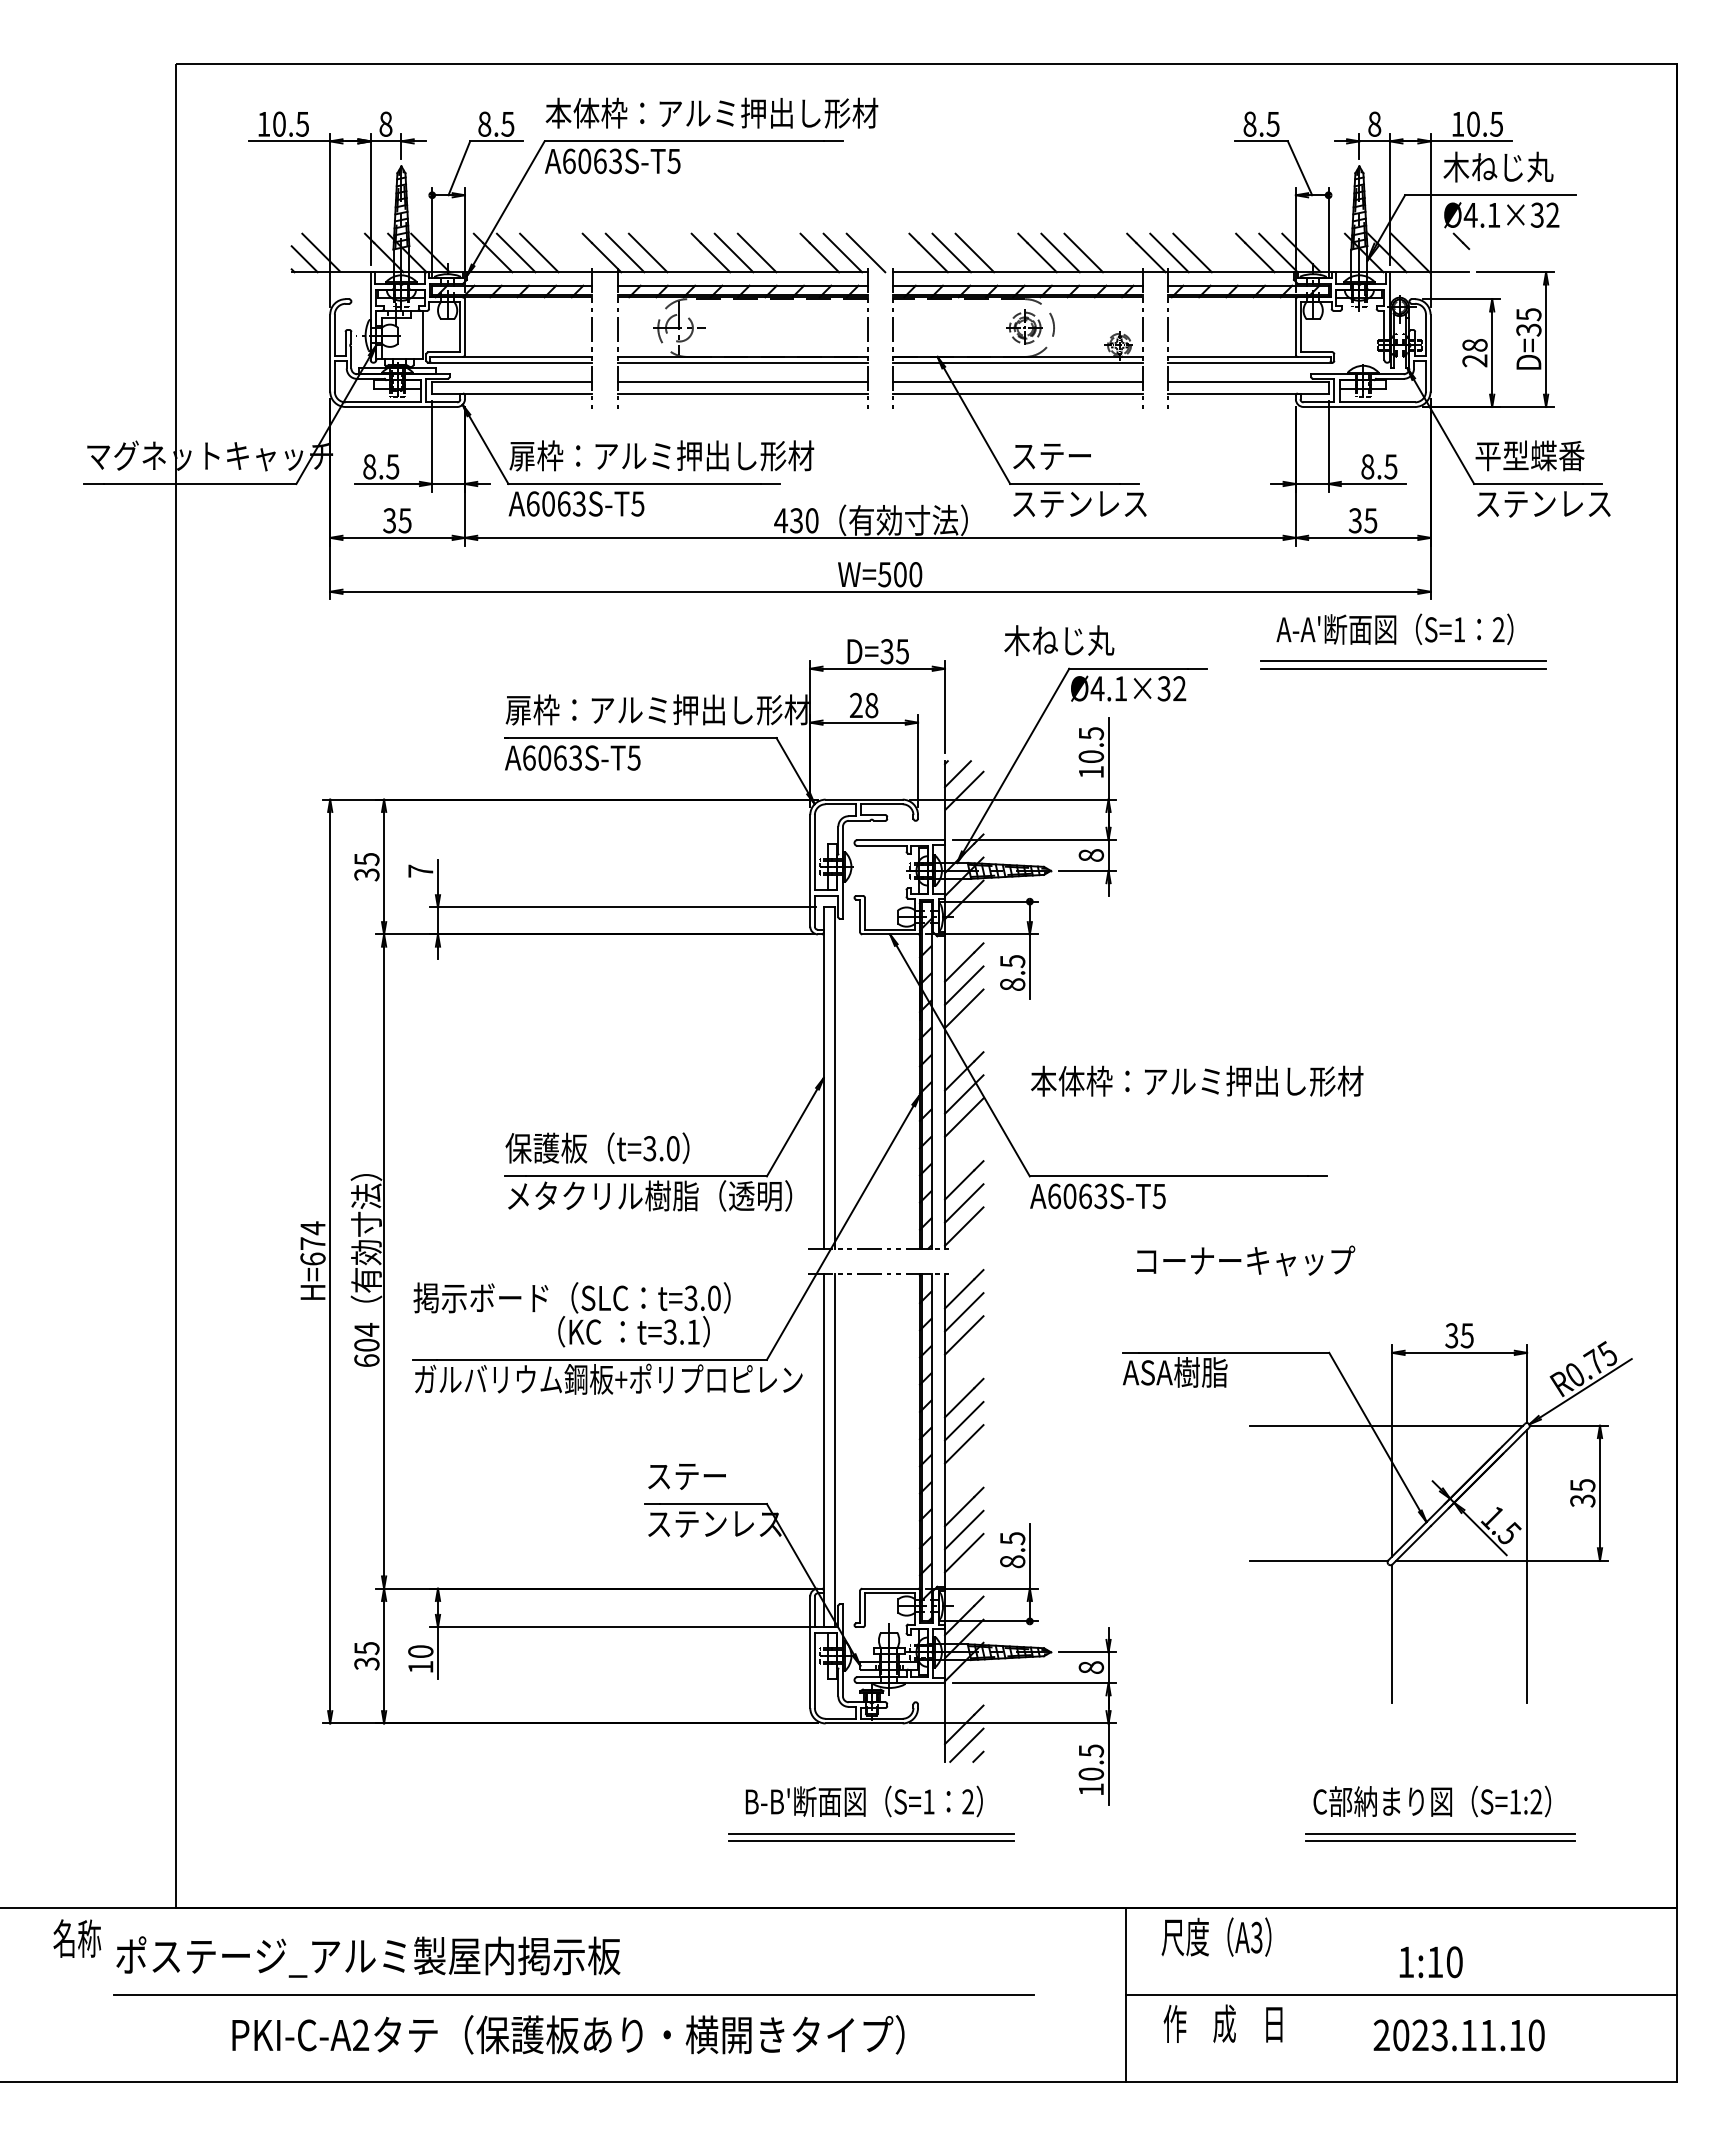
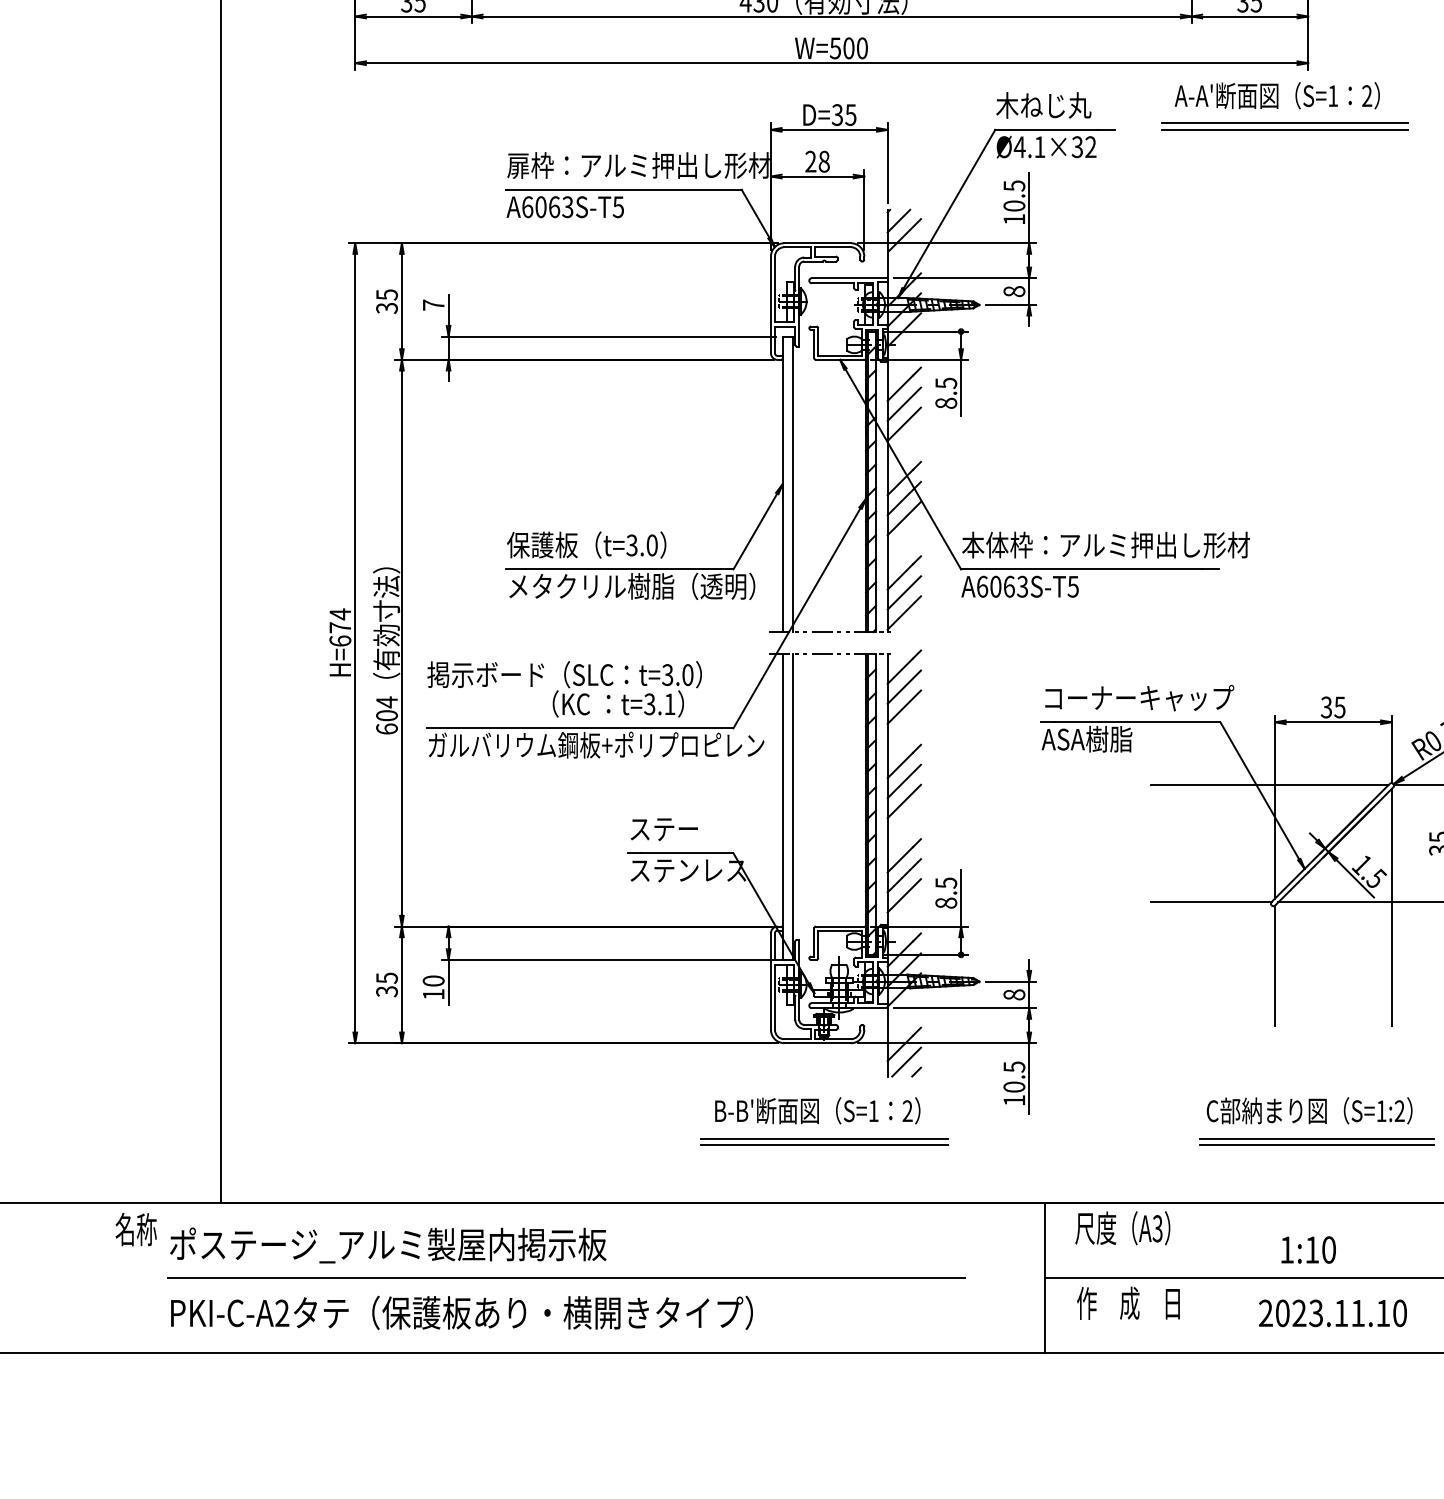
text: (1059, 640) -> (1043, 105), moved
text: (1197, 1080) -> (1106, 544), moved
text: (1246, 1260) -> (1140, 697), moved
text: (568, 2034) -> (462, 1312), moved

